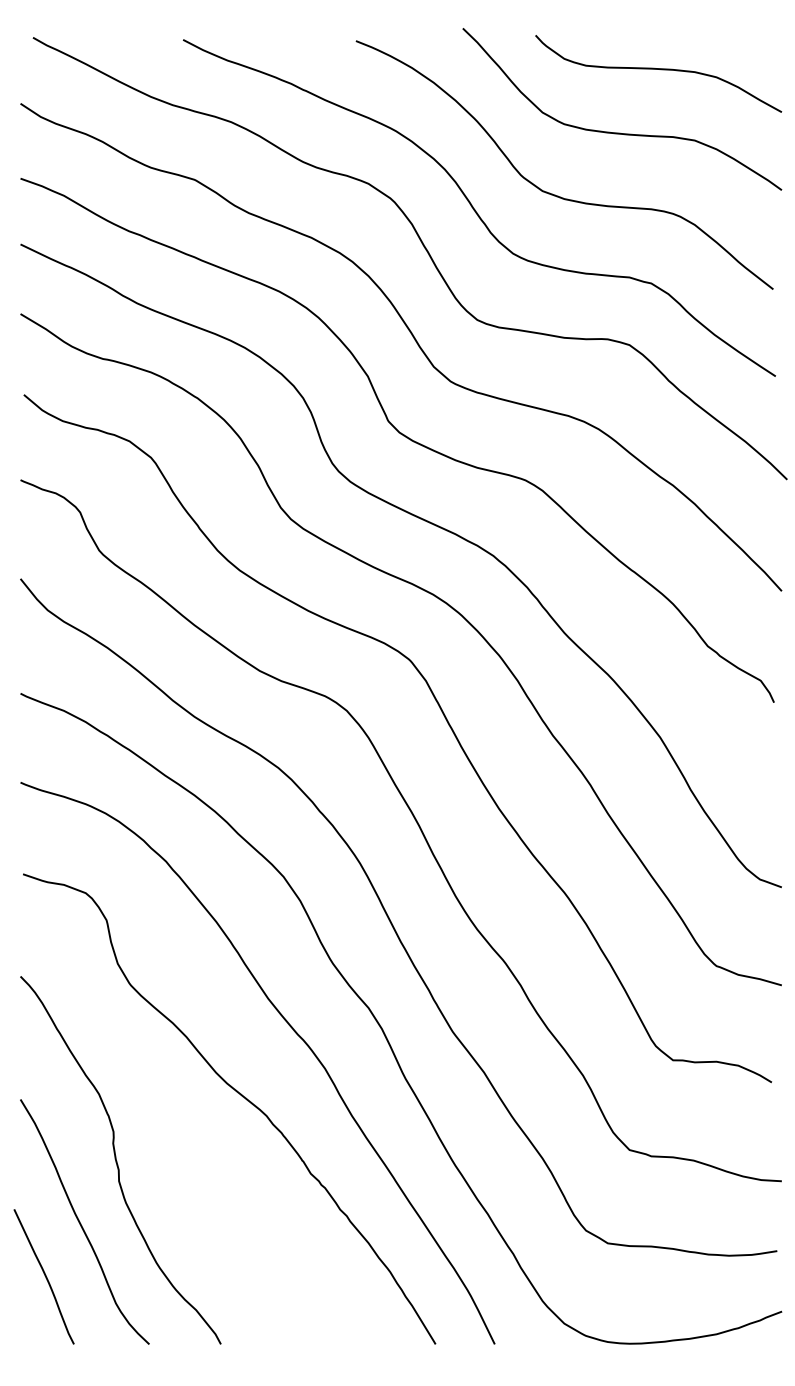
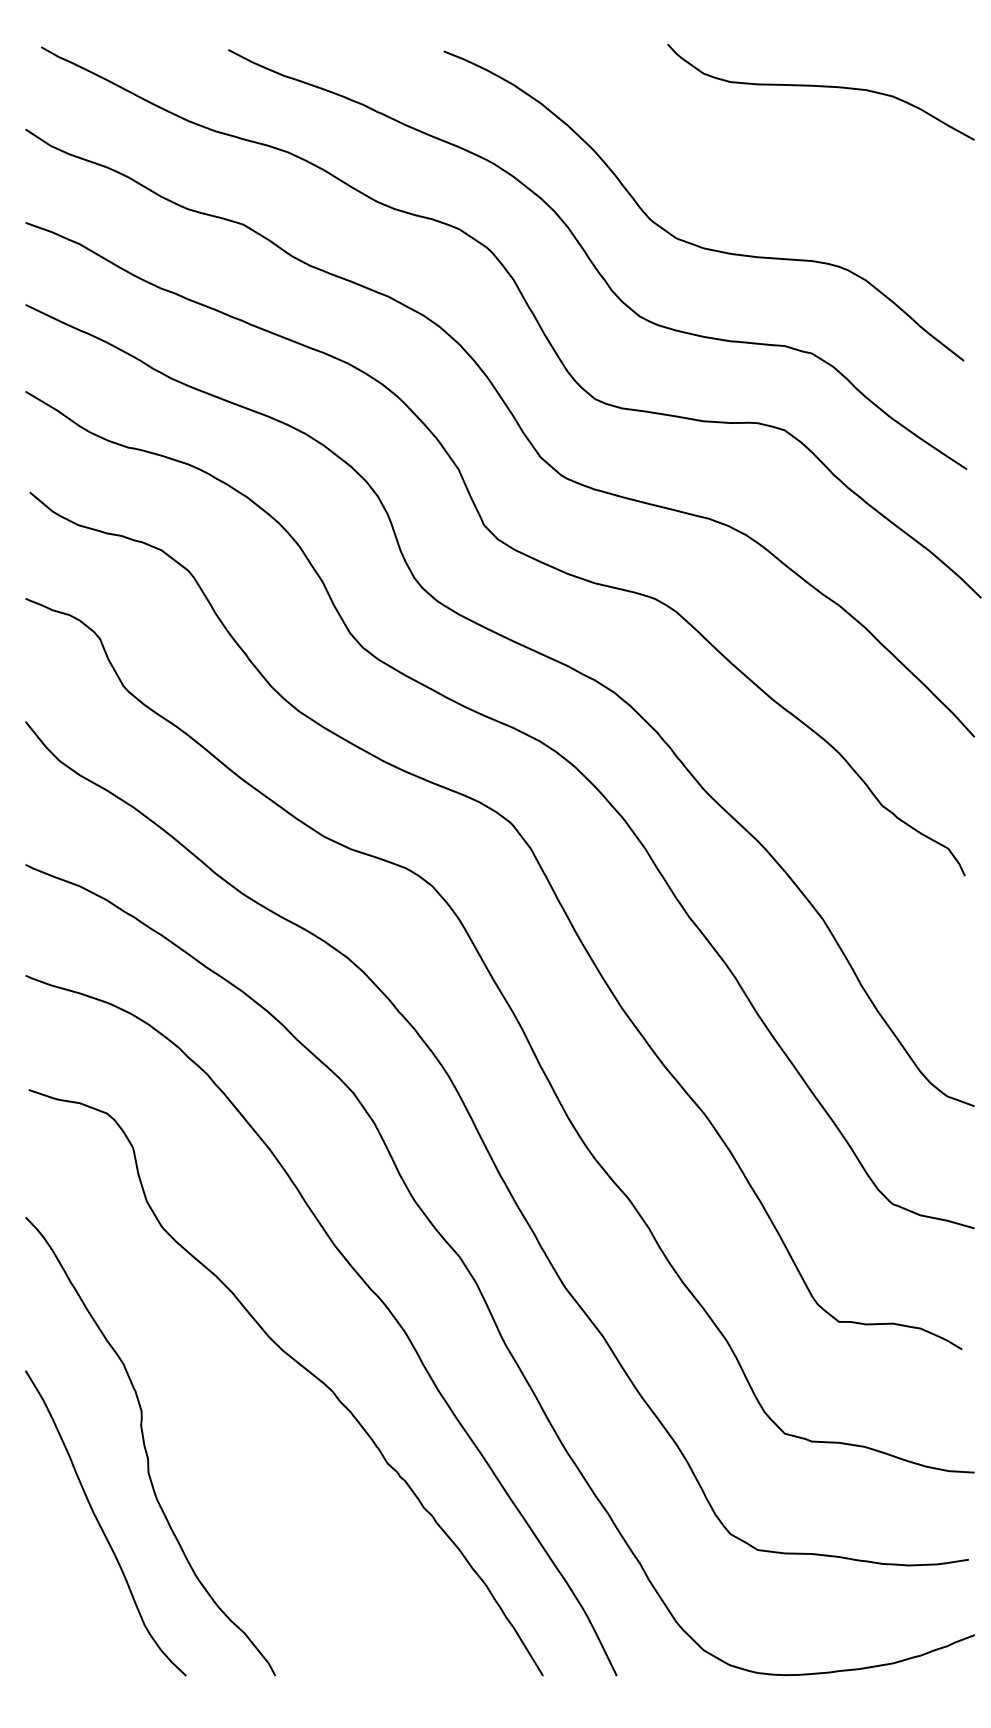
curve: (620, 132) -> (773, 165), removed
curve: (44, 1276) -> (55, 1591), removed

